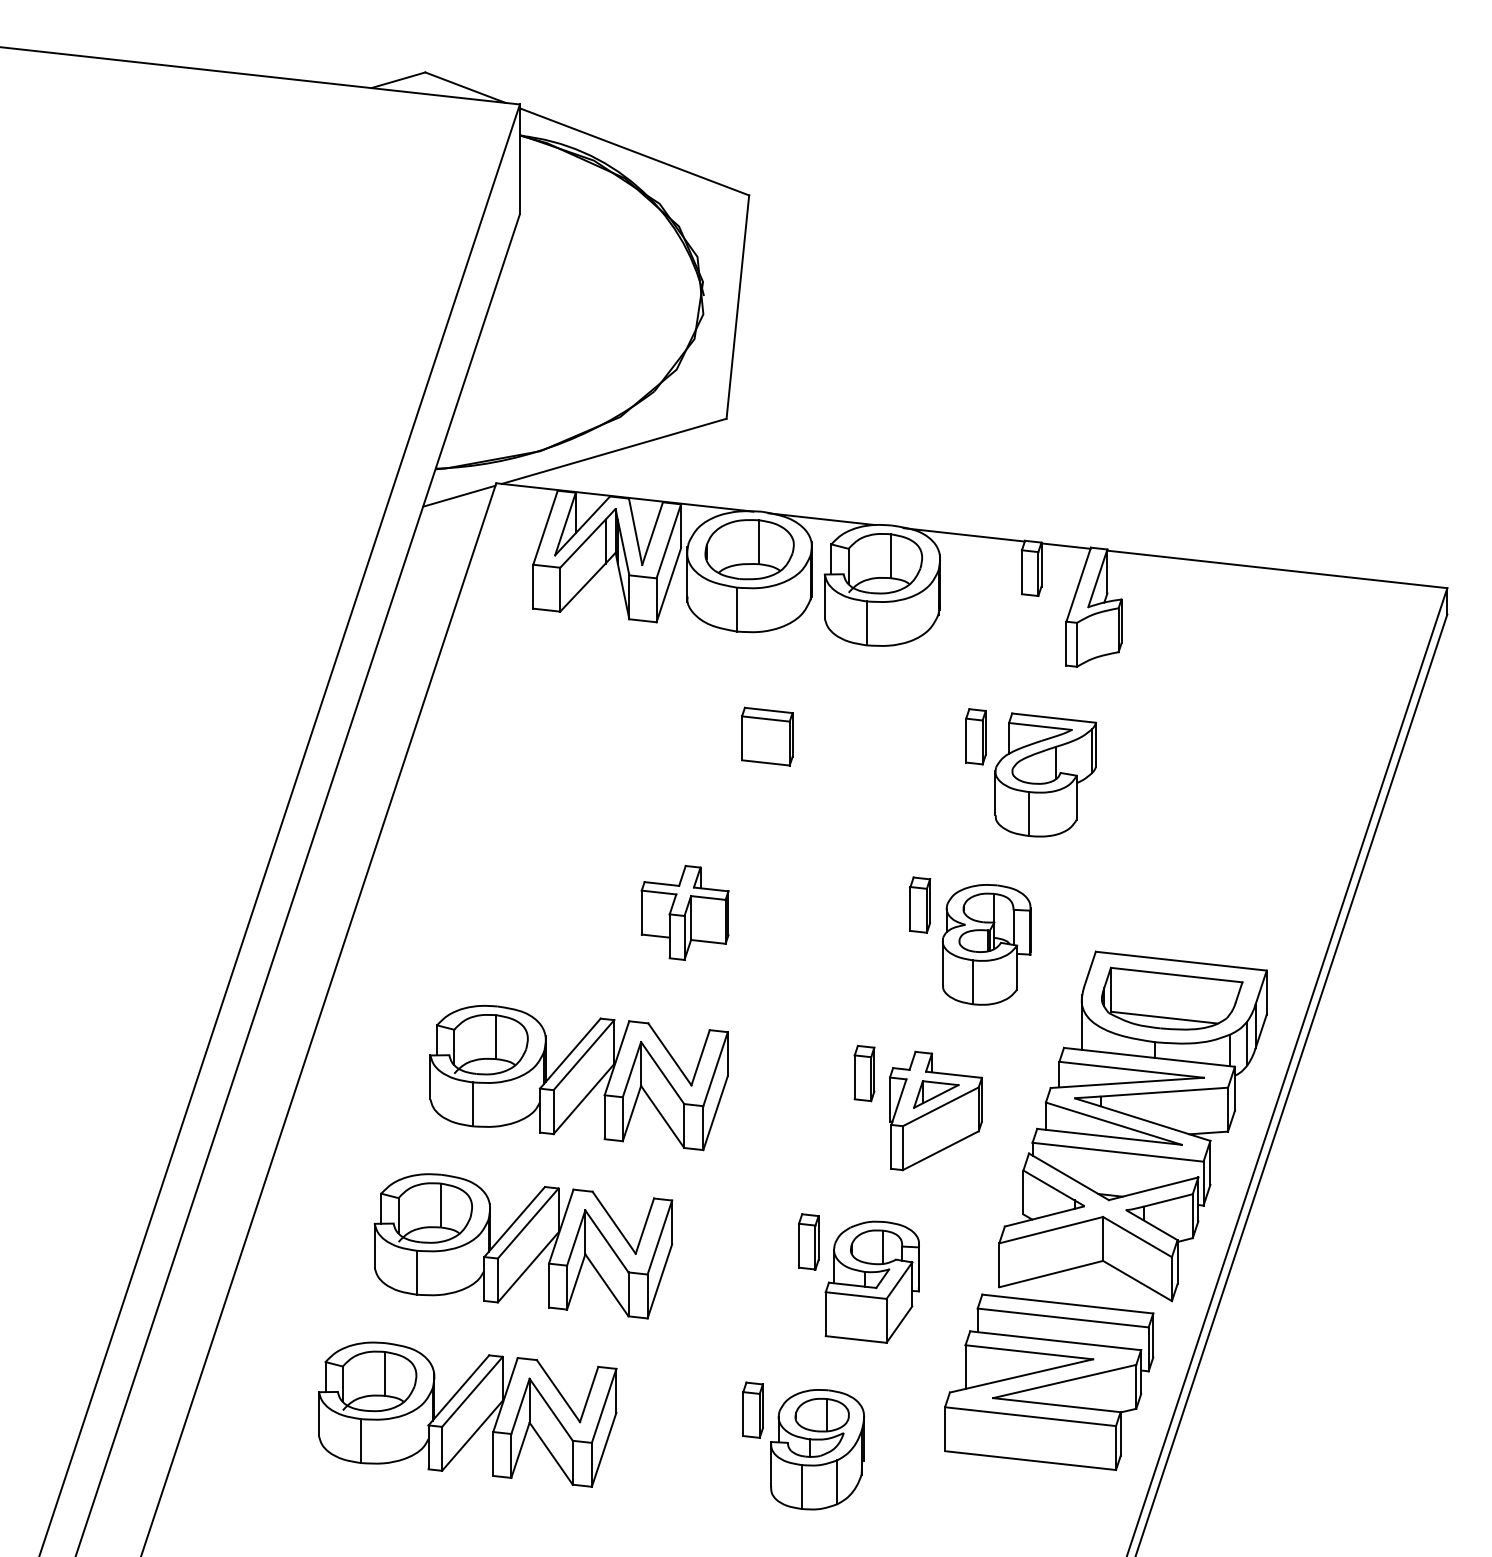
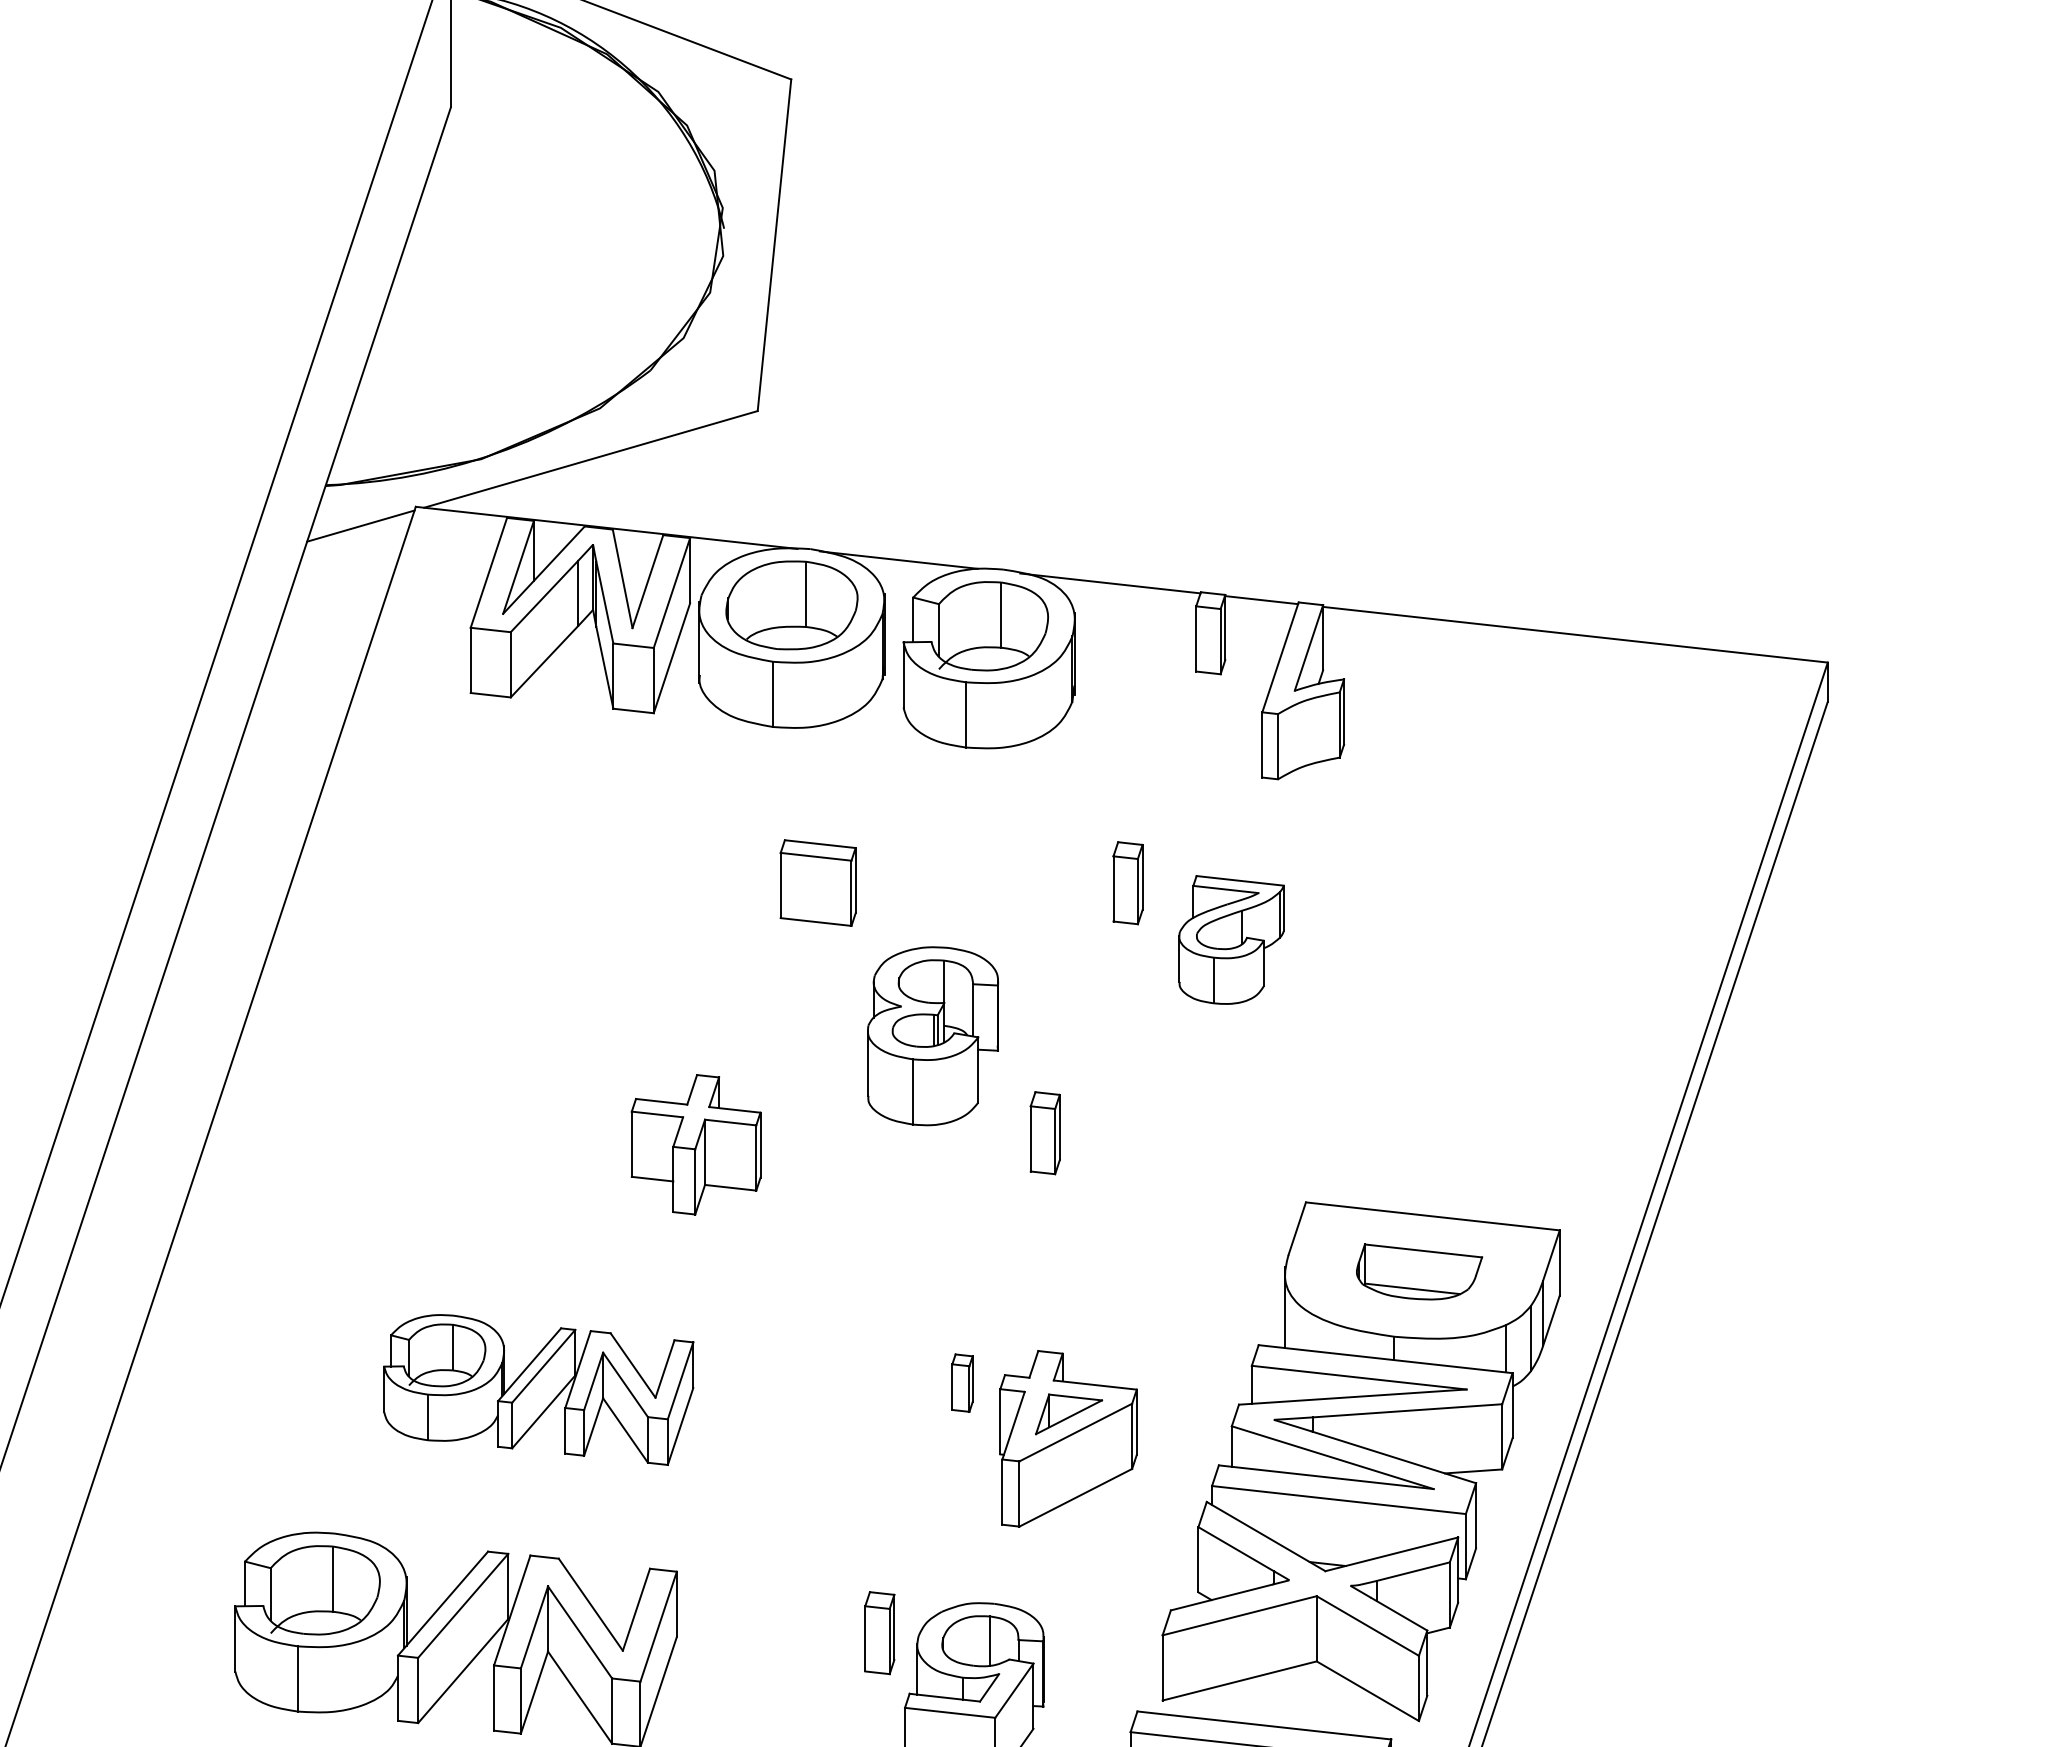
part: (1045, 774) -> (1231, 939), size x0.7
part: (986, 944) -> (932, 1035), moved
part: (1172, 998) -> (1419, 1271), size x0.6
part: (864, 1073) -> (962, 1383), size x0.7
part: (578, 1078) -> (537, 1390), size x0.7

